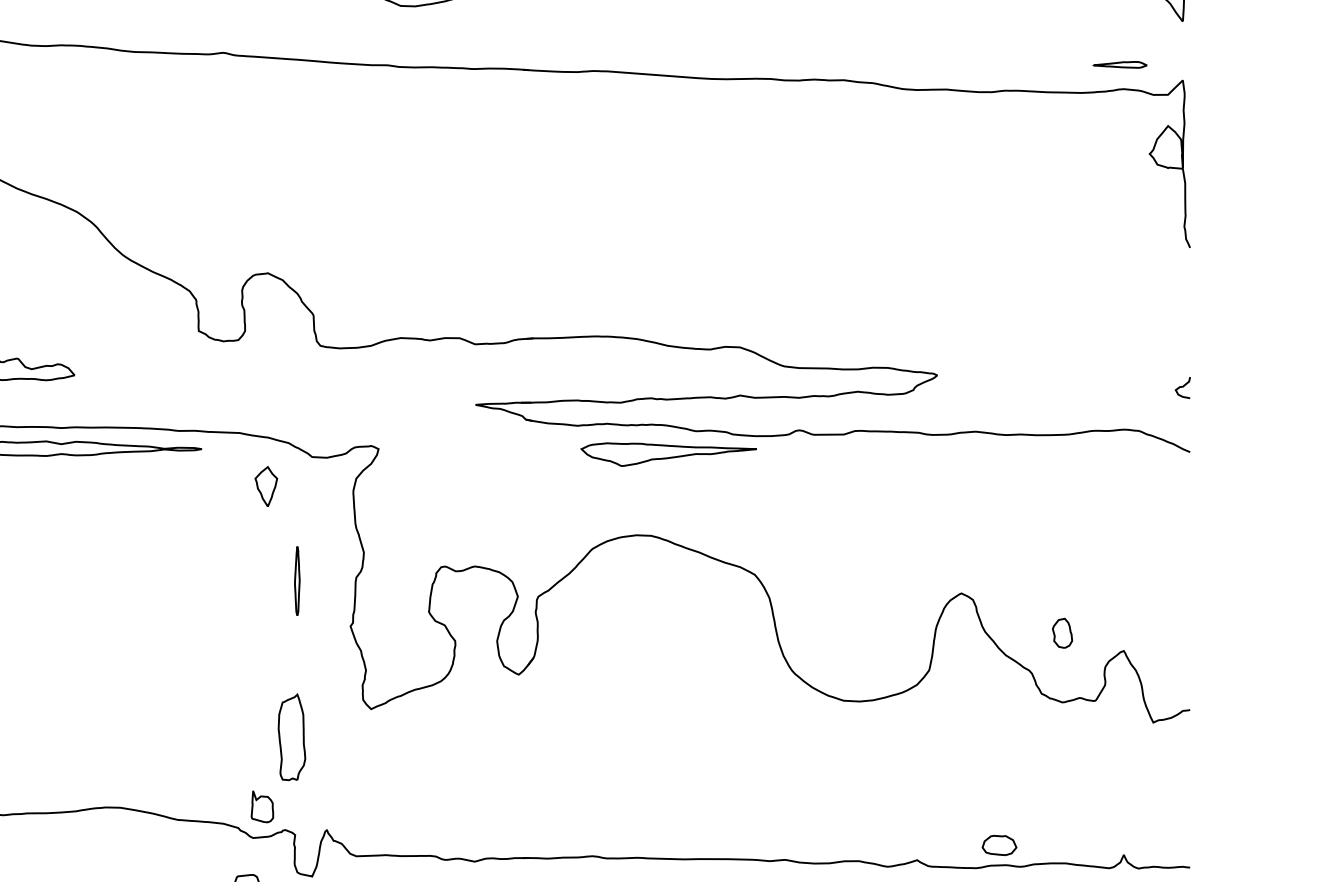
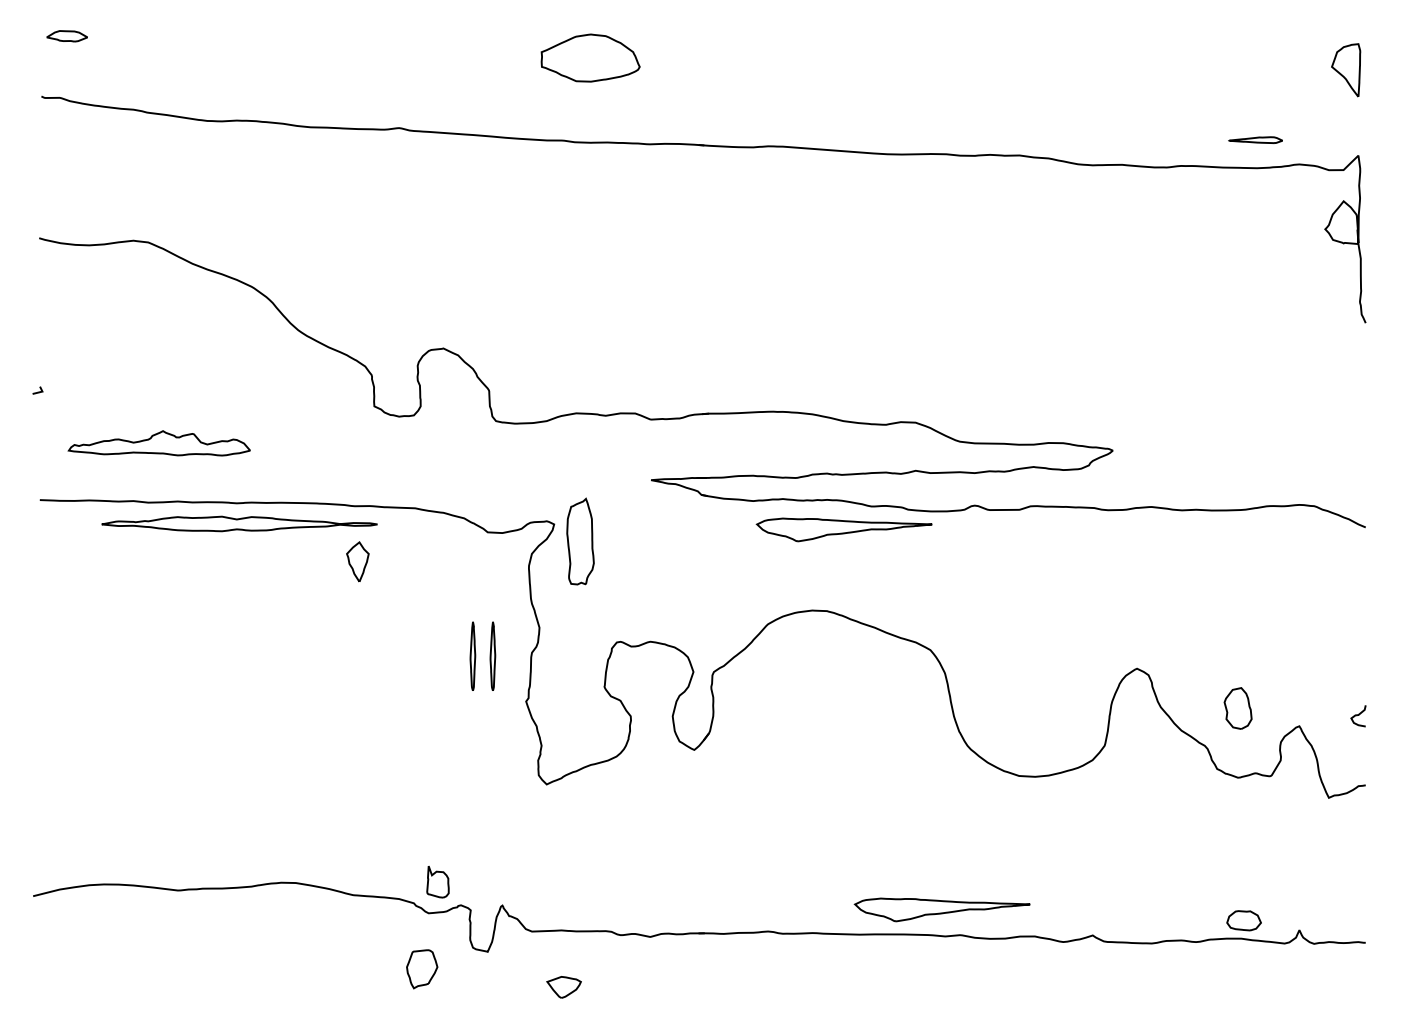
part: (1119, 64) -> (1255, 139), moved
curve: (1182, 387) -> (1358, 715), moved
part: (265, 486) -> (357, 561), moved
part: (316, 580) -> (492, 655), added
part: (1061, 633) -> (1237, 708), size x1.4
part: (291, 737) -> (580, 541), moved
part: (765, 834) -> (941, 909), added
part: (998, 845) -> (1243, 920), moved

